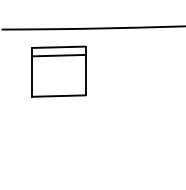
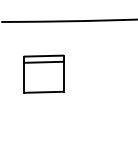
part: (58, 70) -> (43, 73), moved

